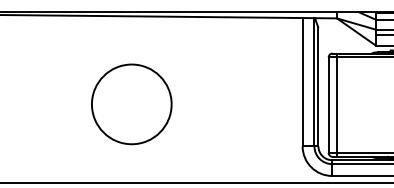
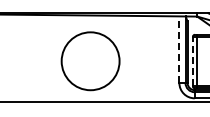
line: (302, 81) -> (179, 49), solid -> dashed
circle: (131, 103) -> (90, 60), size x1.4
line: (327, 104) -> (192, 61), solid -> dashed

